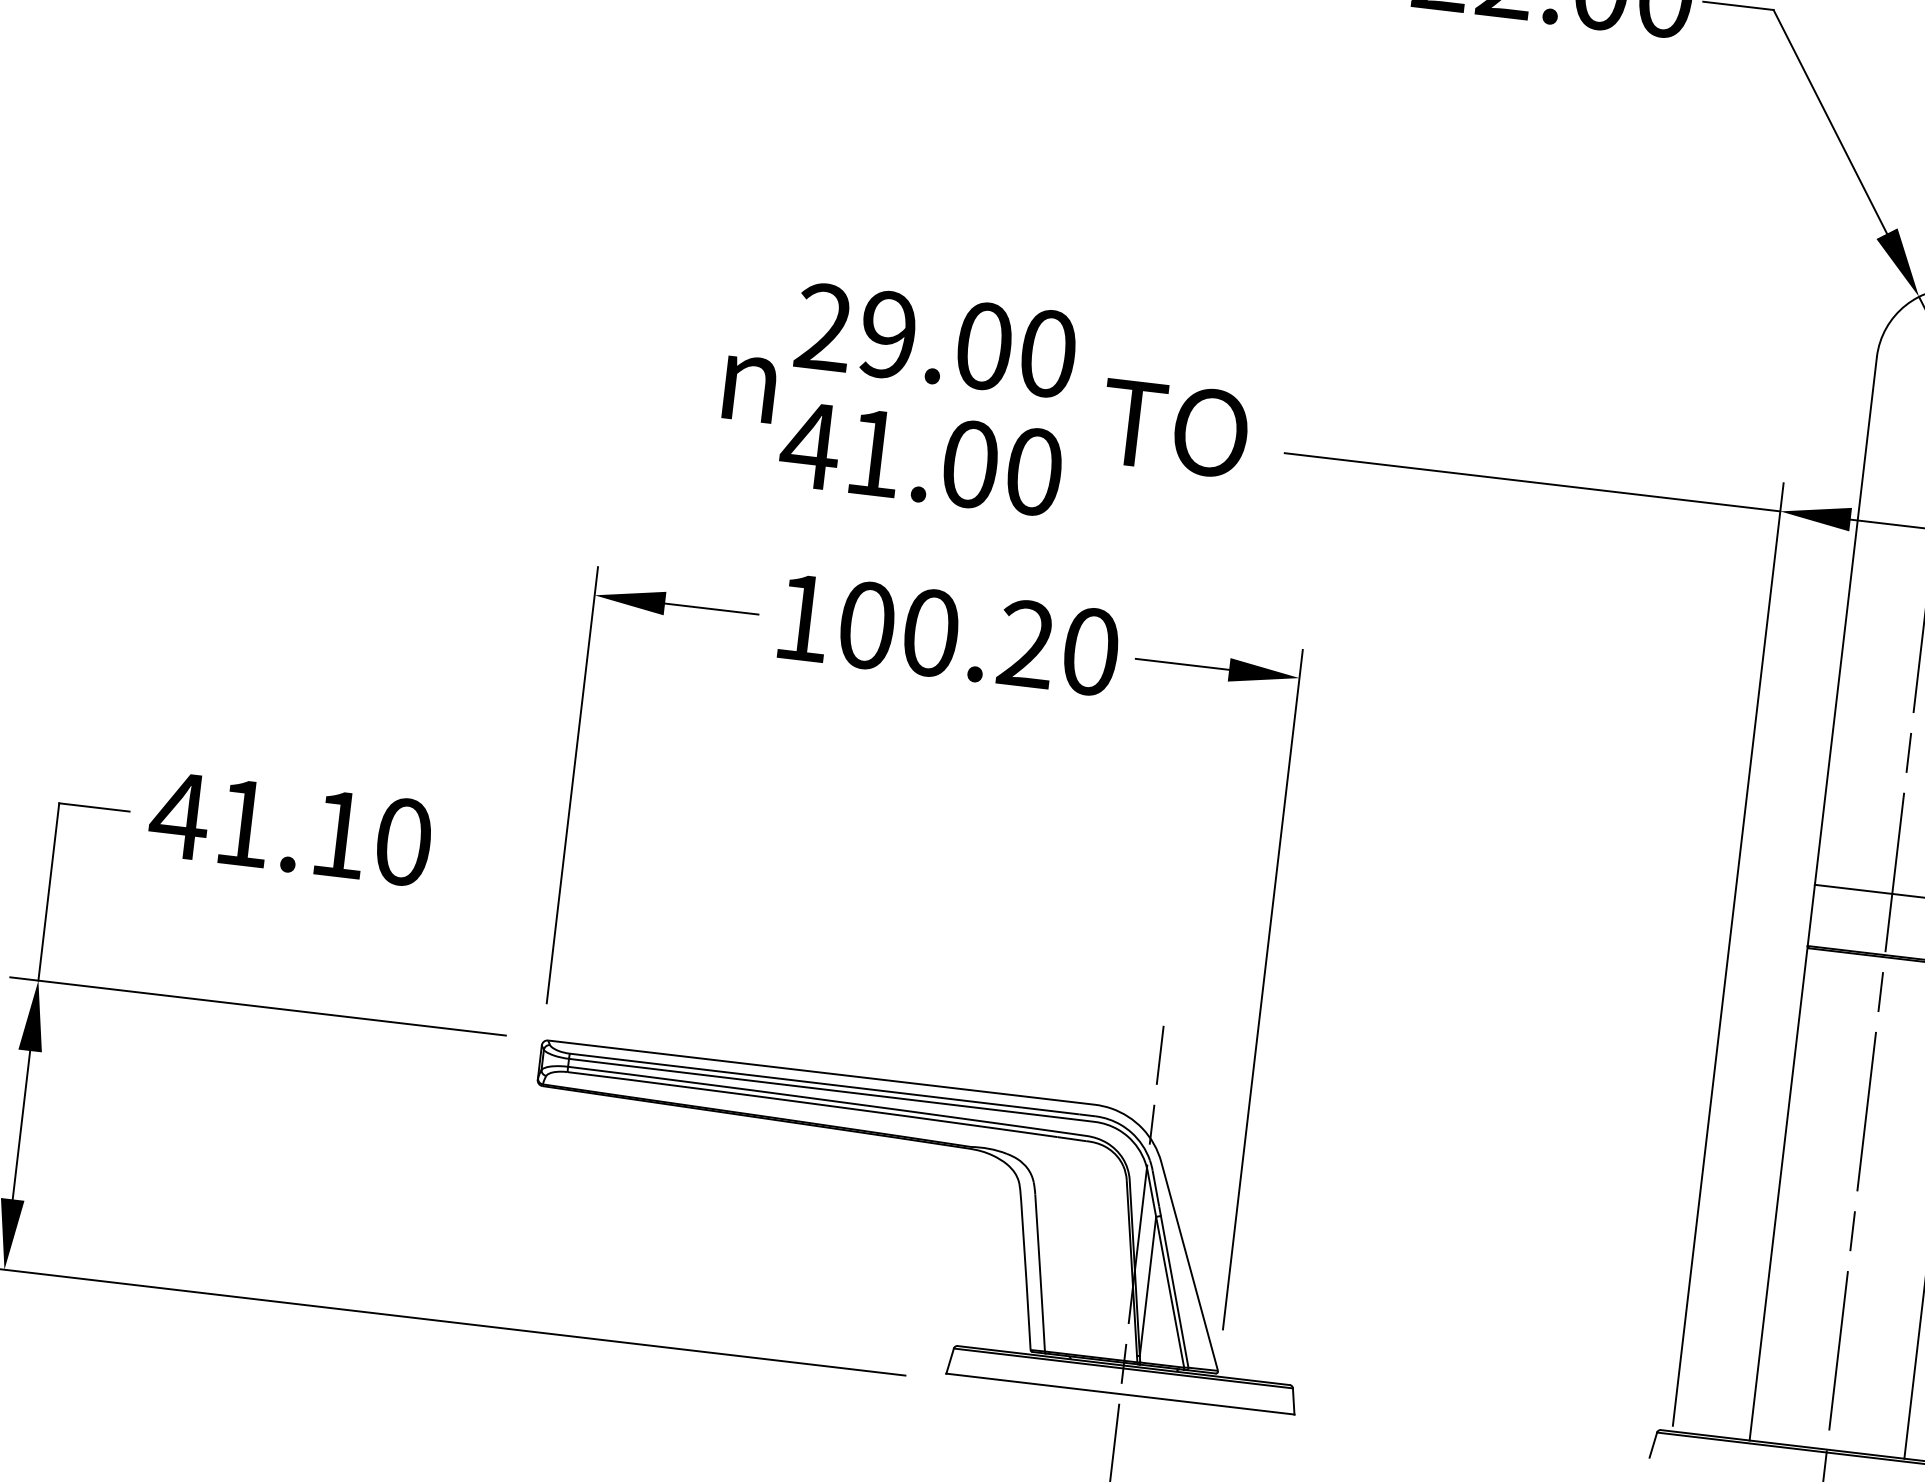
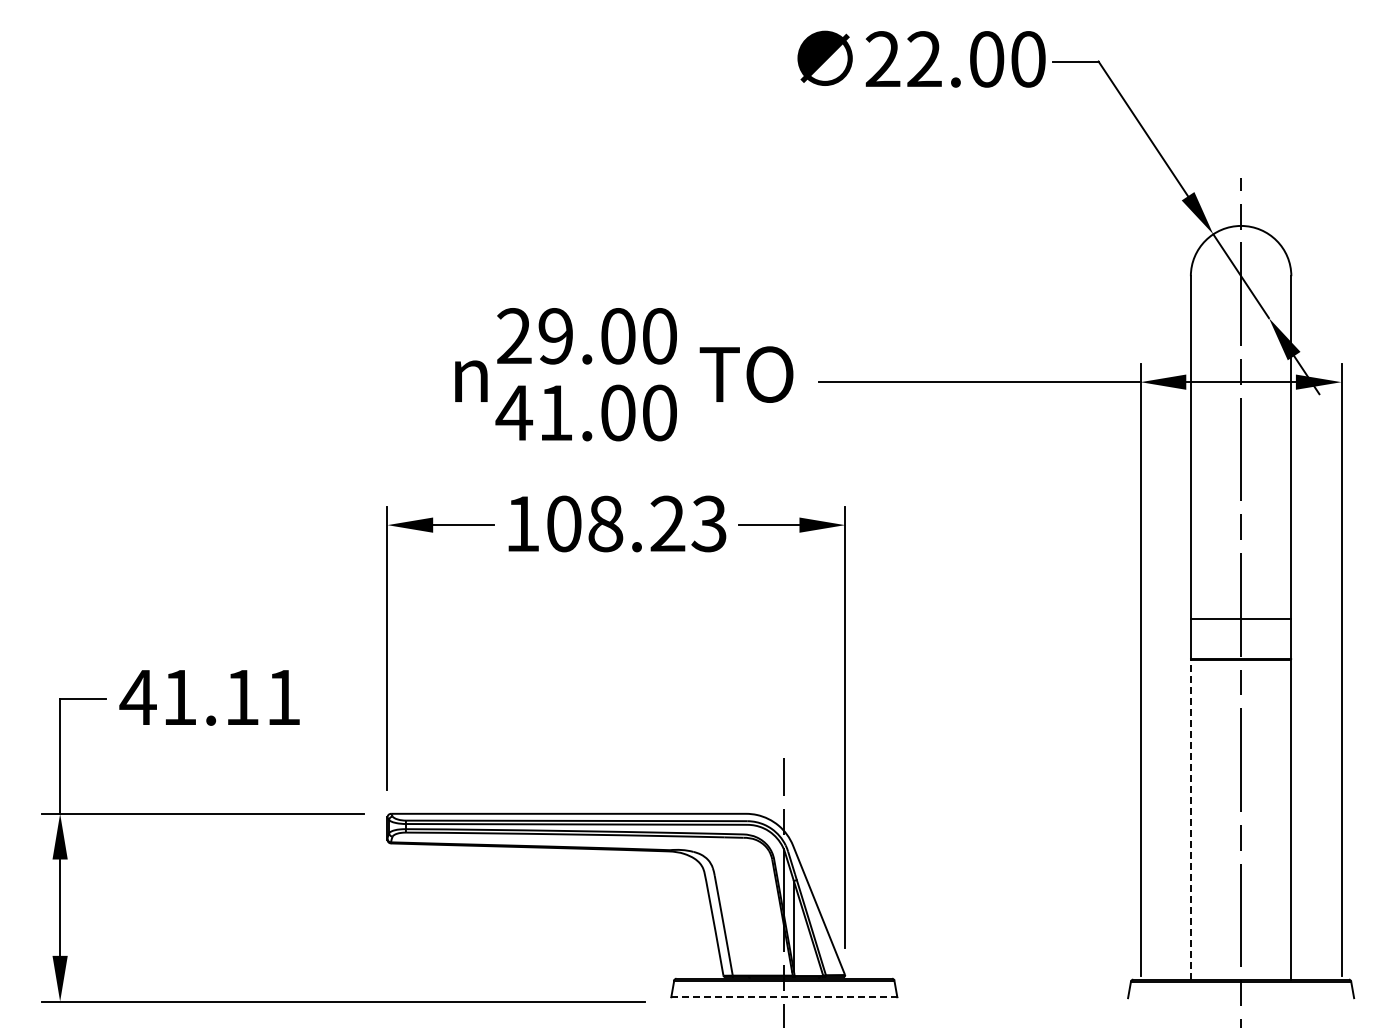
text: (1010, 641) -> (657, 523), 100.20 -> 108.23
text: (403, 841) -> (283, 697), 41.10 -> 41.11
line: (1778, 1193) -> (1190, 819), solid -> dashed
line: (1120, 1394) -> (784, 997), solid -> dashed

